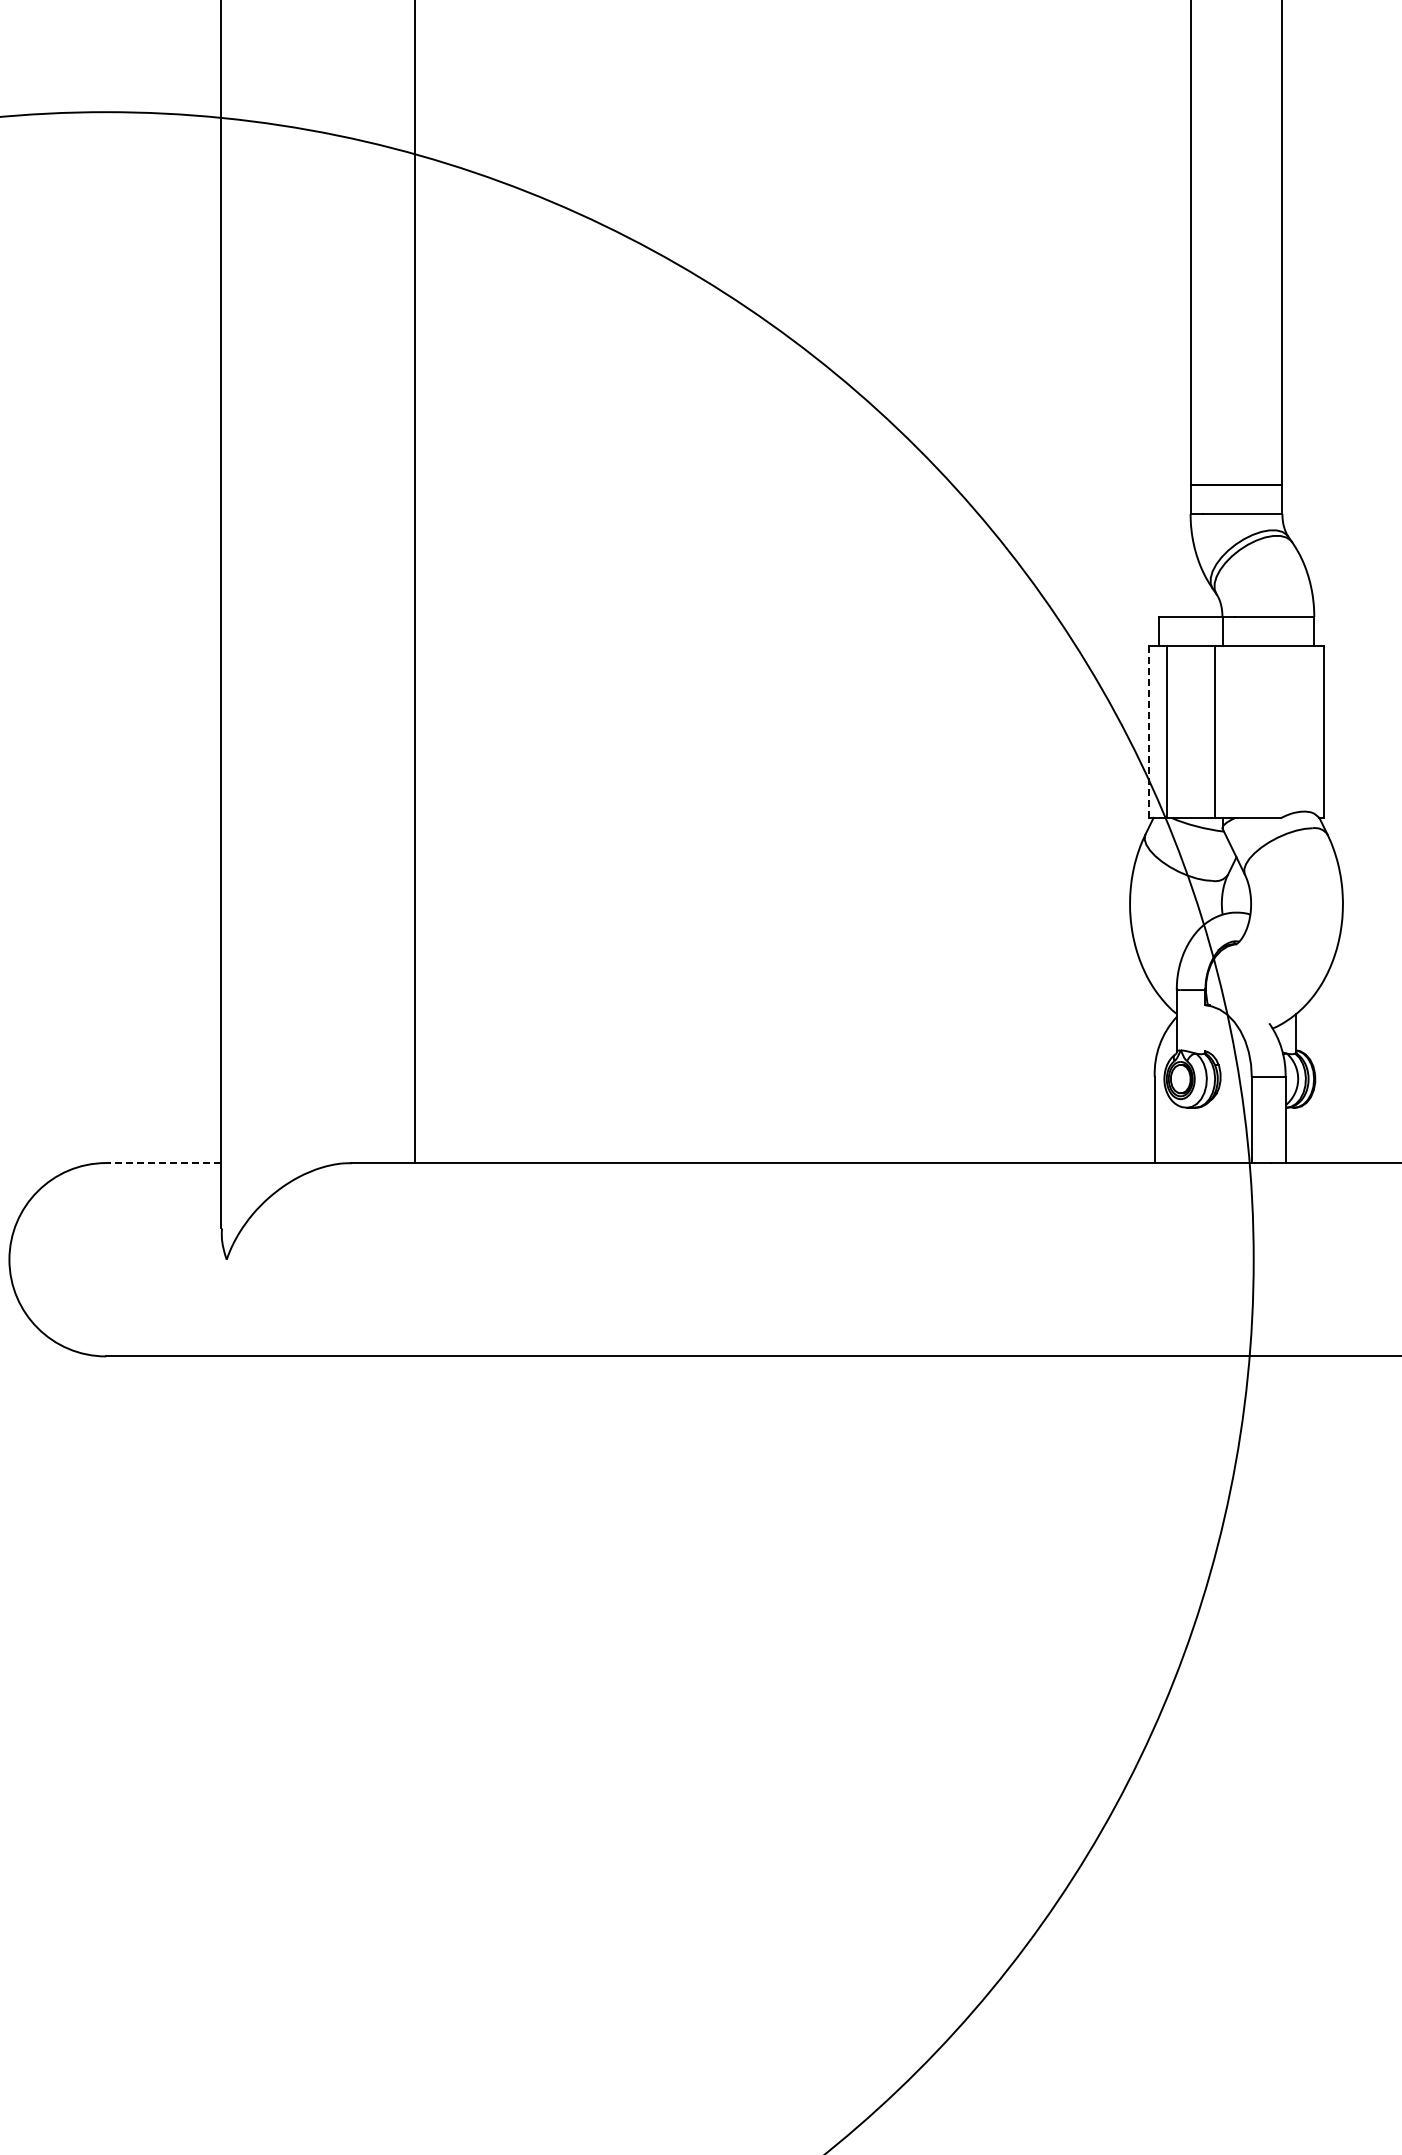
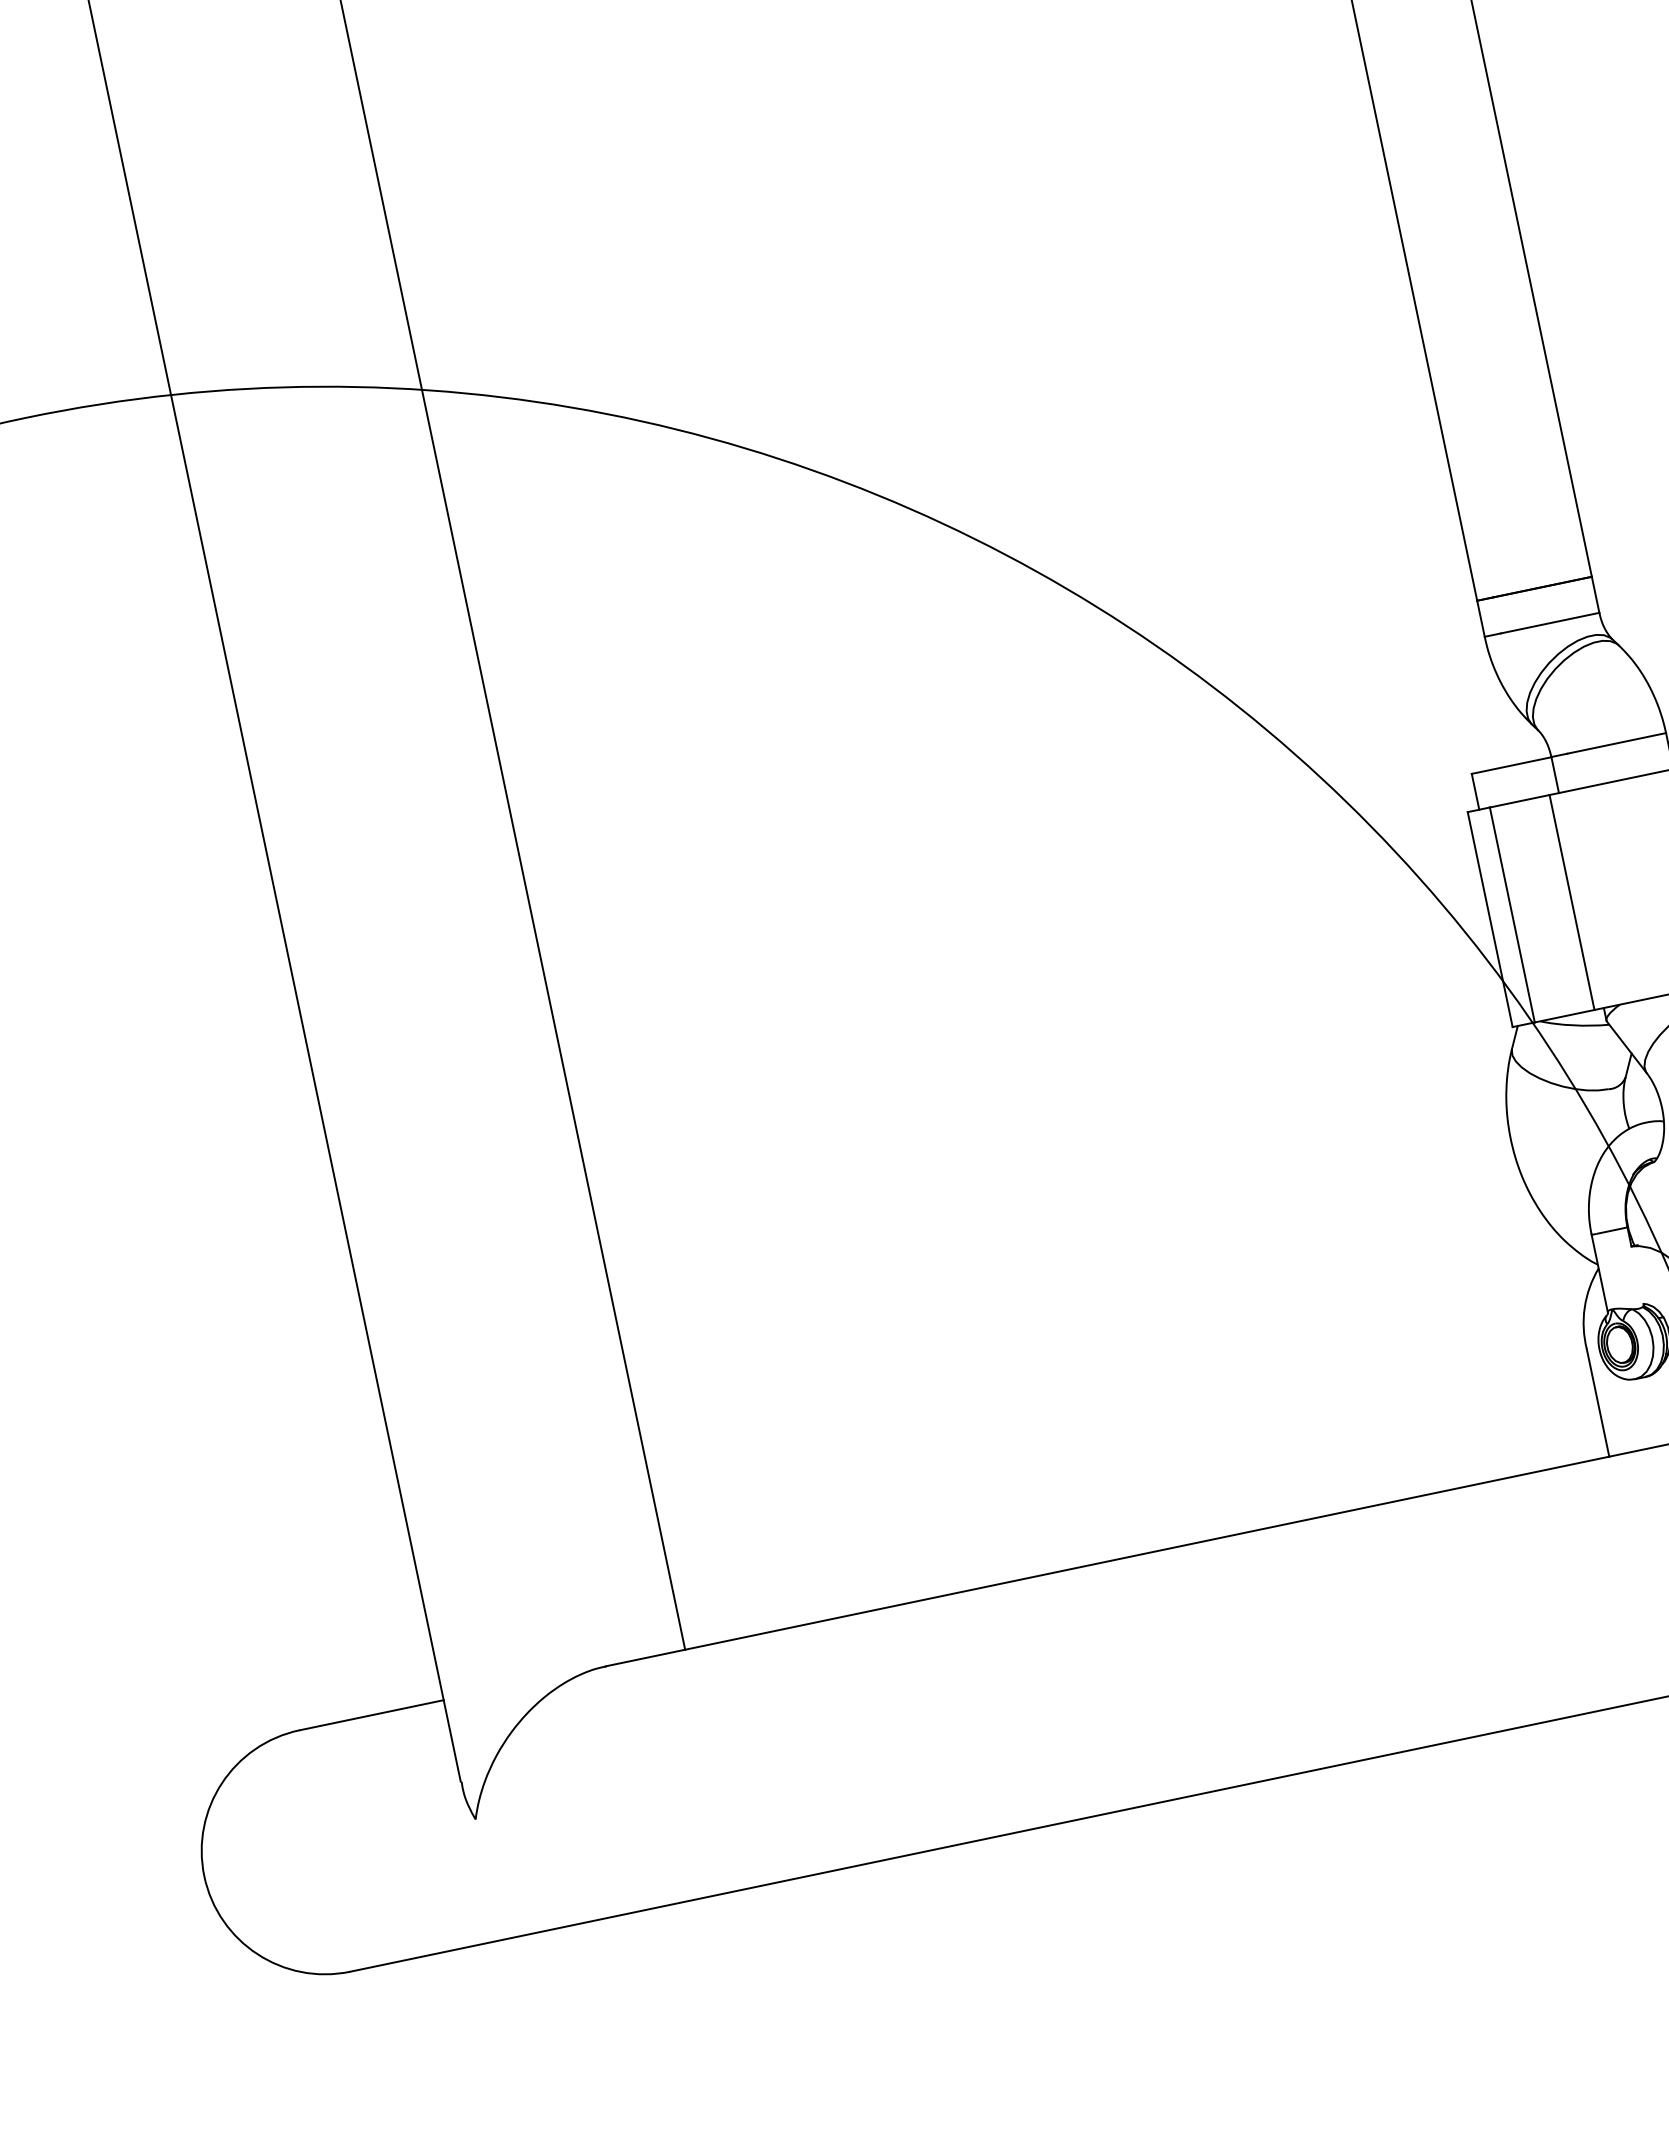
line: (1149, 732) -> (1490, 920), dashed -> solid
line: (163, 1163) -> (371, 1715), dashed -> solid

